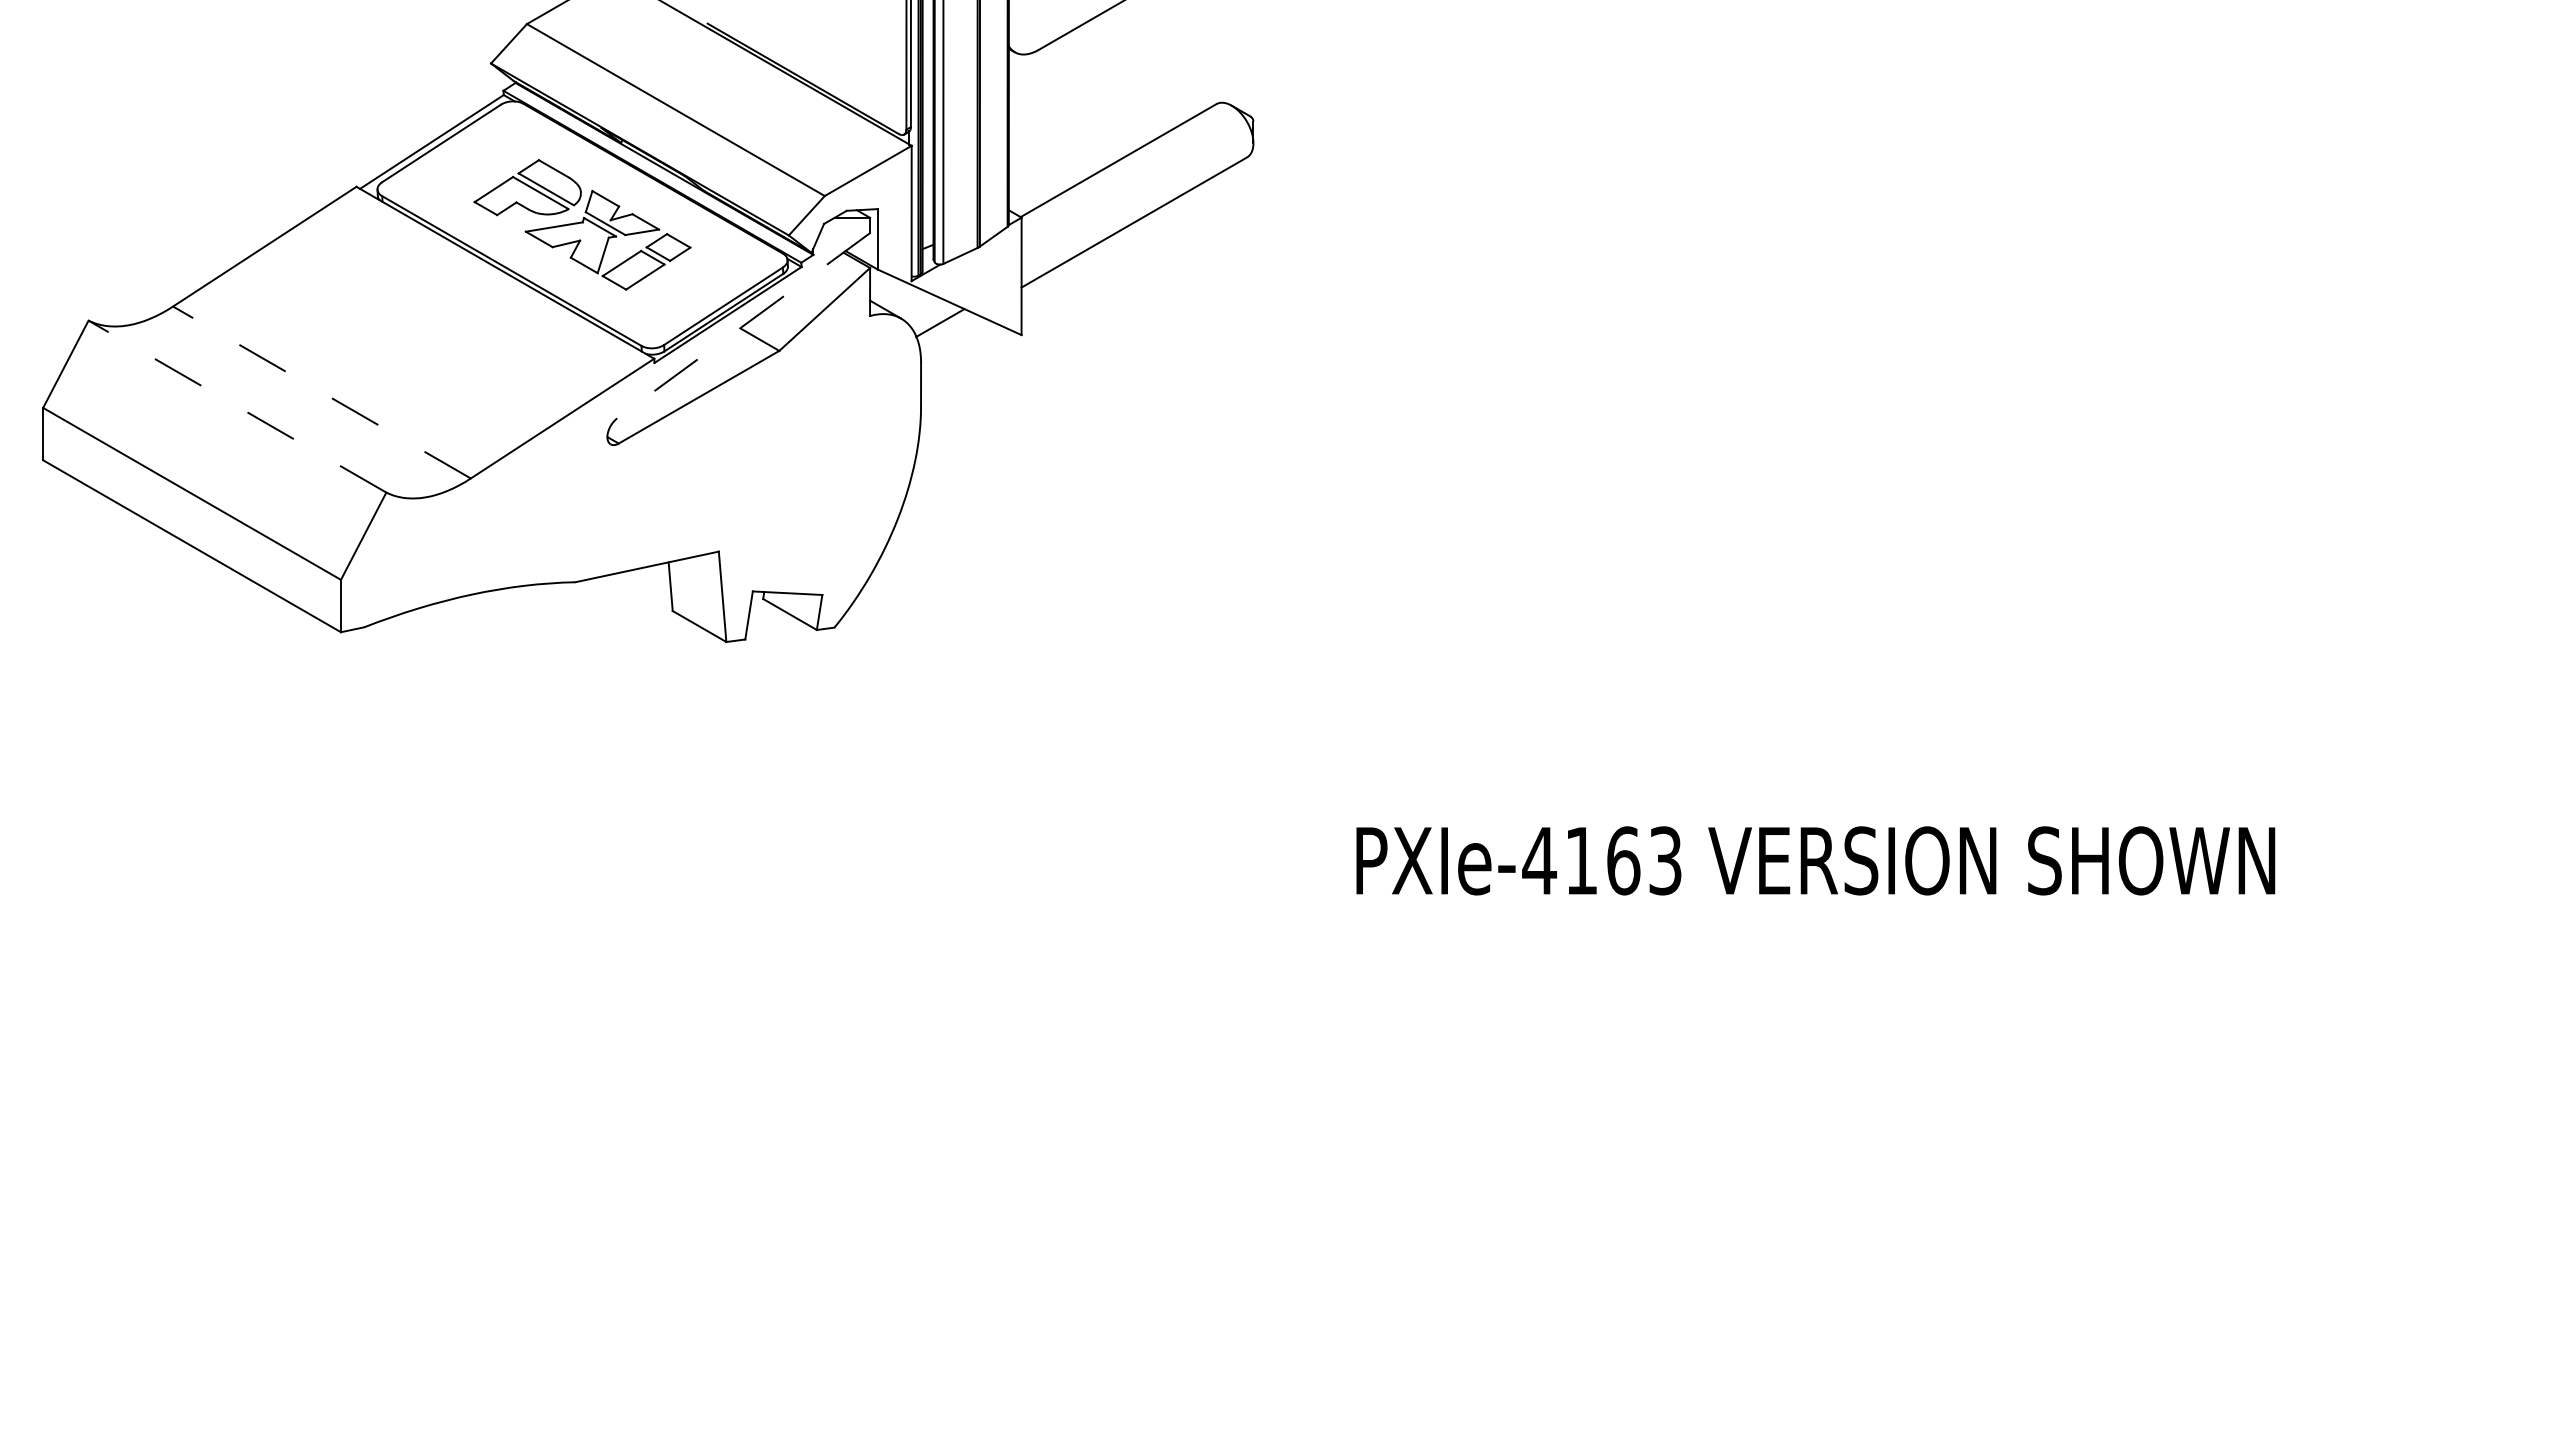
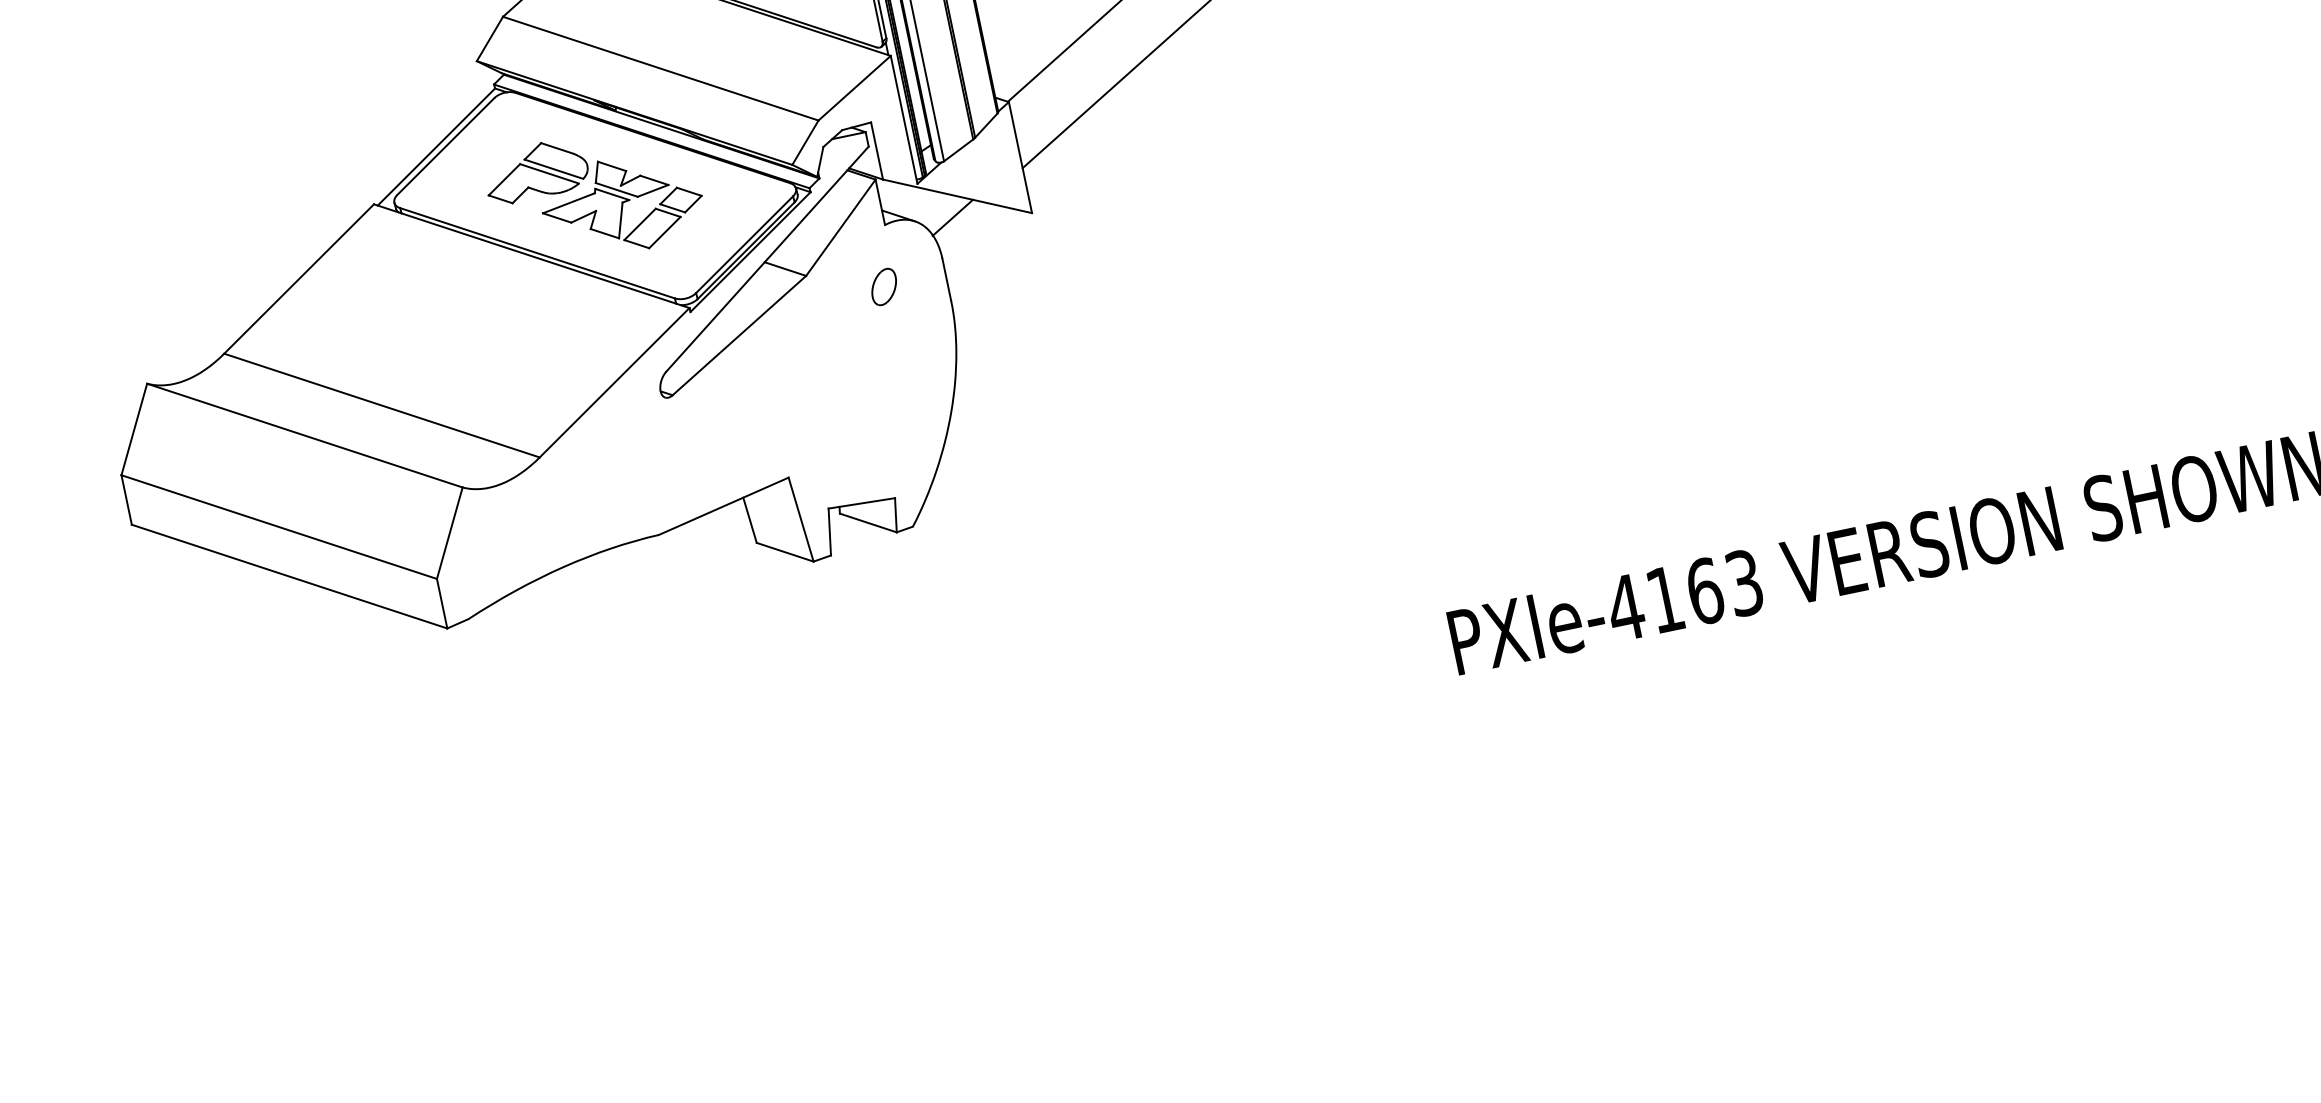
line: (743, 325) -> (767, 258), dashed -> solid
part: (855, 378) -> (883, 286), added
line: (321, 392) -> (381, 405), dashed -> solid
line: (237, 406) -> (304, 435), dashed -> solid

